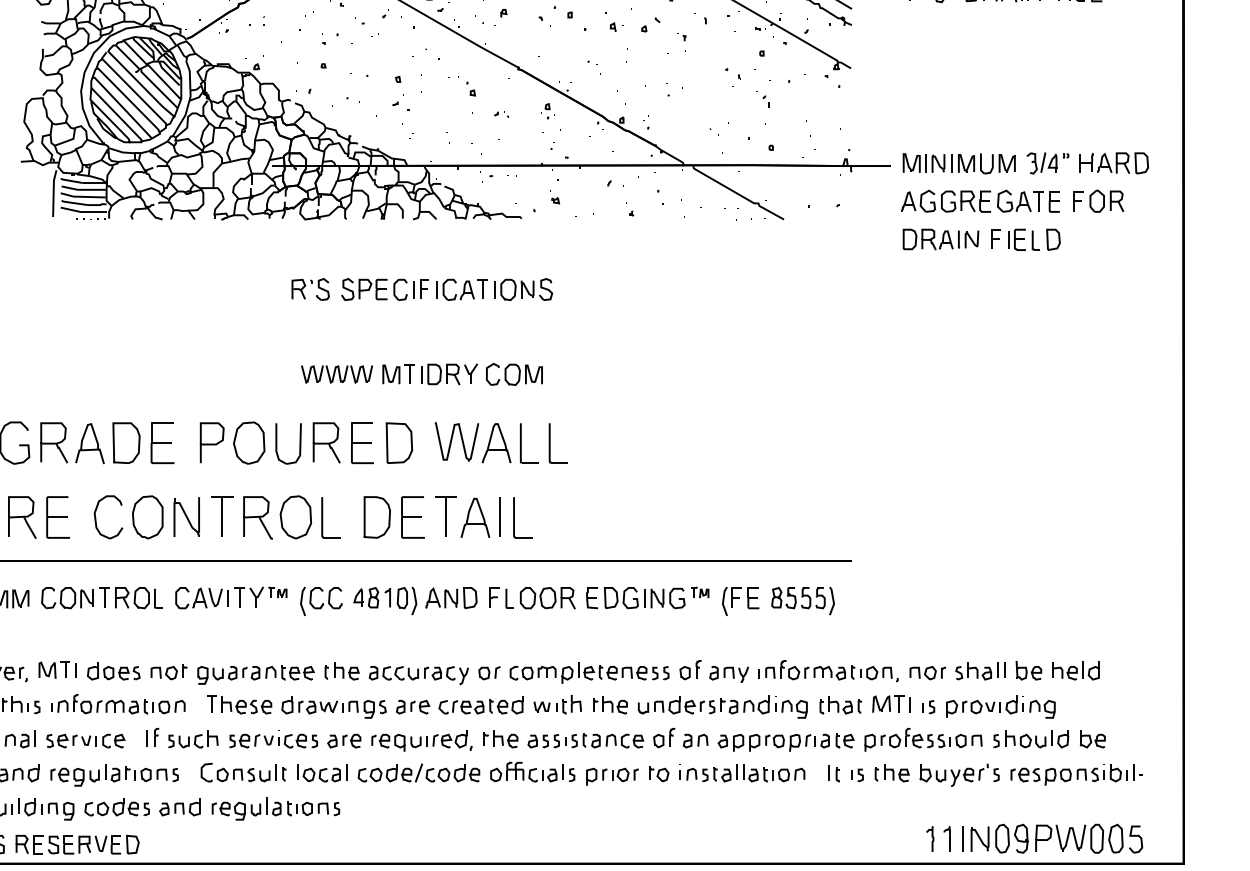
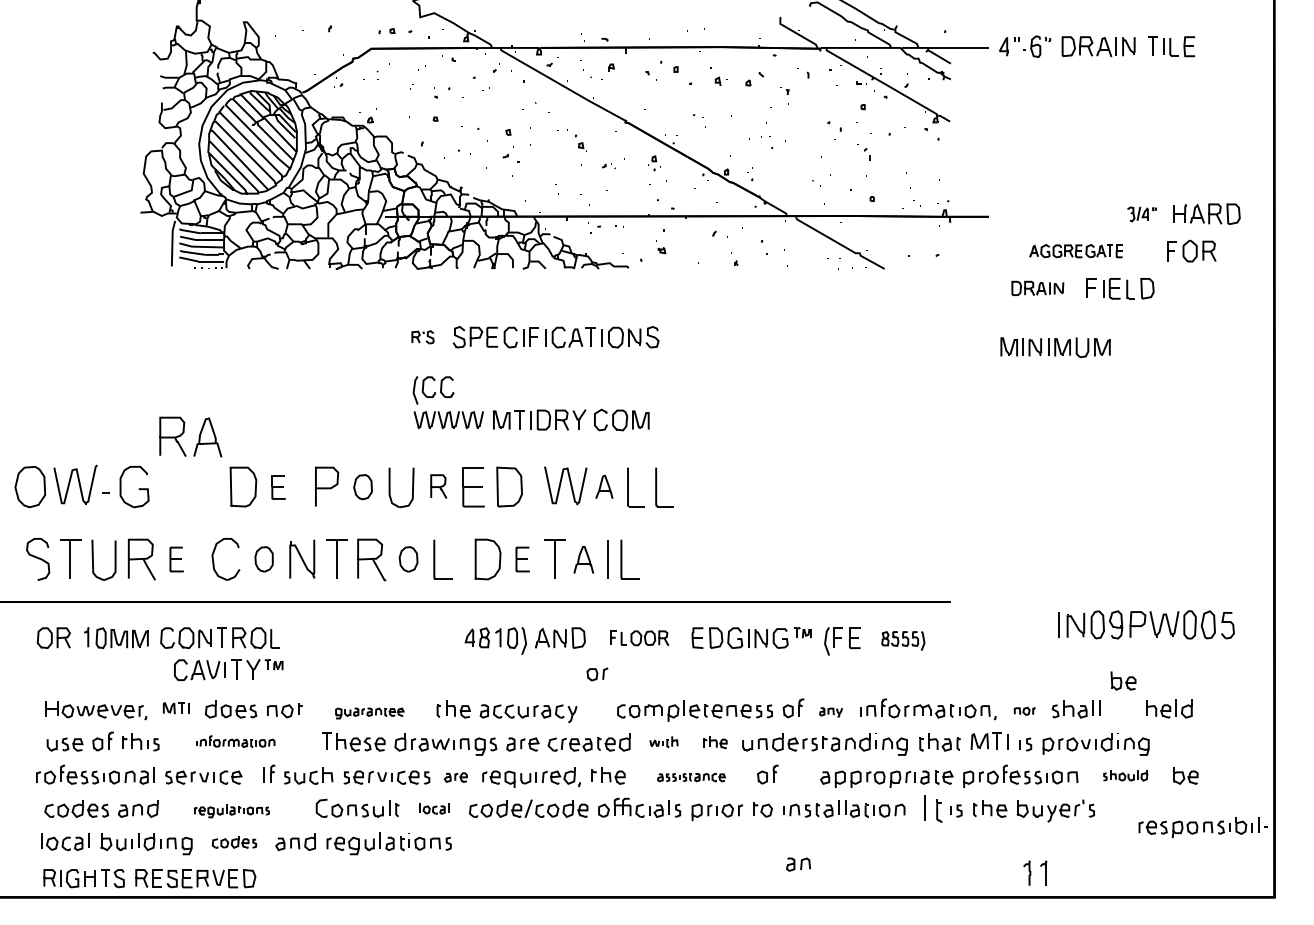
part: (959, 163) -> (1055, 347), moved
part: (1047, 163) -> (1141, 214), size x0.7
part: (979, 200) -> (1075, 250), size x0.6
part: (940, 239) -> (1037, 288), size x0.7
part: (310, 289) -> (422, 337), size x0.6
part: (66, 438) -> (184, 432), moved
part: (326, 442) -> (438, 486), size x0.6
part: (496, 442) -> (604, 486), size x0.6
part: (162, 443) -> (278, 487), size x0.6
part: (248, 443) -> (362, 487), size x0.6
part: (57, 517) -> (176, 559), size x0.6
part: (147, 517) -> (263, 559), size x0.6
part: (295, 517) -> (408, 559), size x0.6
part: (412, 517) -> (522, 559), size x0.6
part: (475, 517) -> (583, 559), size x0.7
part: (231, 597) -> (228, 669), moved
part: (532, 598) -> (639, 638), size x0.7
part: (803, 600) -> (903, 640), size x0.7
part: (321, 601) -> (433, 390), moved
part: (56, 669) -> (175, 707), size x0.7
part: (1028, 670) -> (1123, 680), moved
part: (489, 673) -> (597, 674), moved
part: (927, 673) -> (1024, 711), size x0.6
part: (728, 674) -> (830, 712), size x0.6
part: (255, 675) -> (369, 713), size x0.6
part: (118, 704) -> (235, 741), size x0.6
part: (557, 704) -> (663, 741), size x0.6
part: (610, 705) -> (715, 742), size x0.7
part: (1030, 738) -> (1125, 775), size x0.6
part: (343, 740) -> (455, 777), size x0.7
part: (585, 740) -> (691, 777), size x0.6
part: (695, 740) -> (798, 864), moved
part: (322, 772) -> (434, 808), size x0.6
part: (834, 772) -> (933, 808), size x1.6
part: (1076, 774) -> (1202, 827), moved
part: (114, 775) -> (231, 811), size x0.6
part: (117, 807) -> (234, 842), size x0.7
part: (1052, 838) -> (1146, 624), moved

